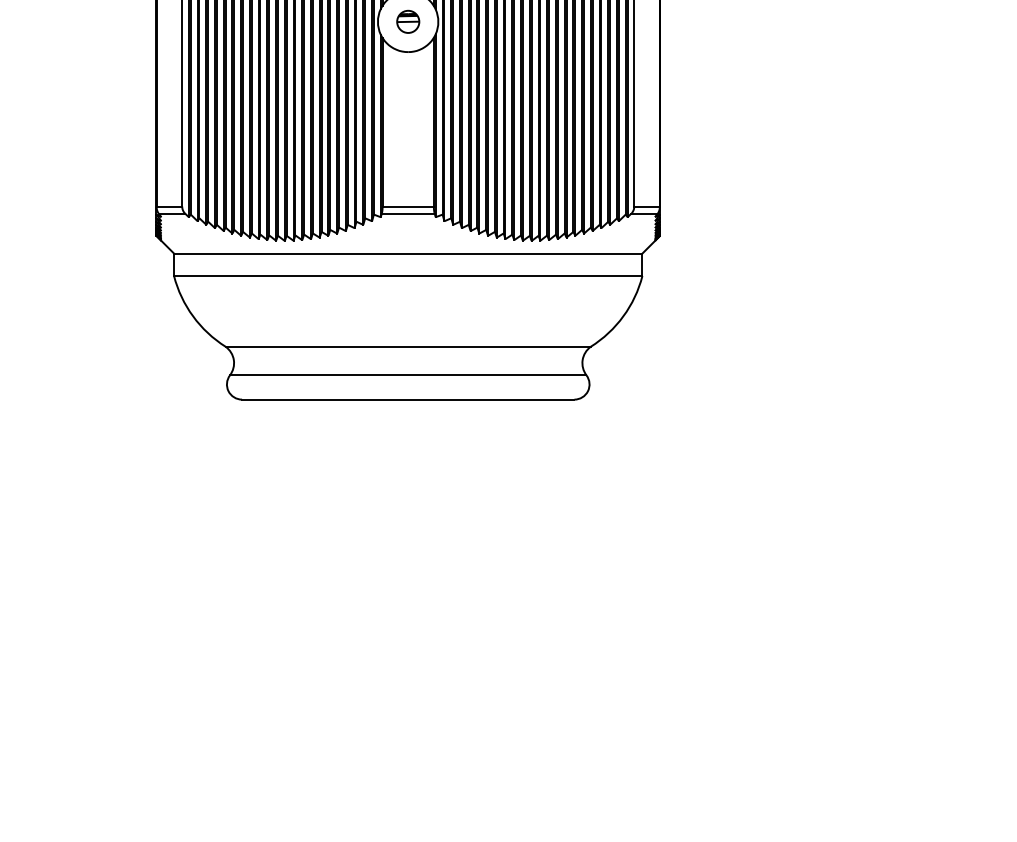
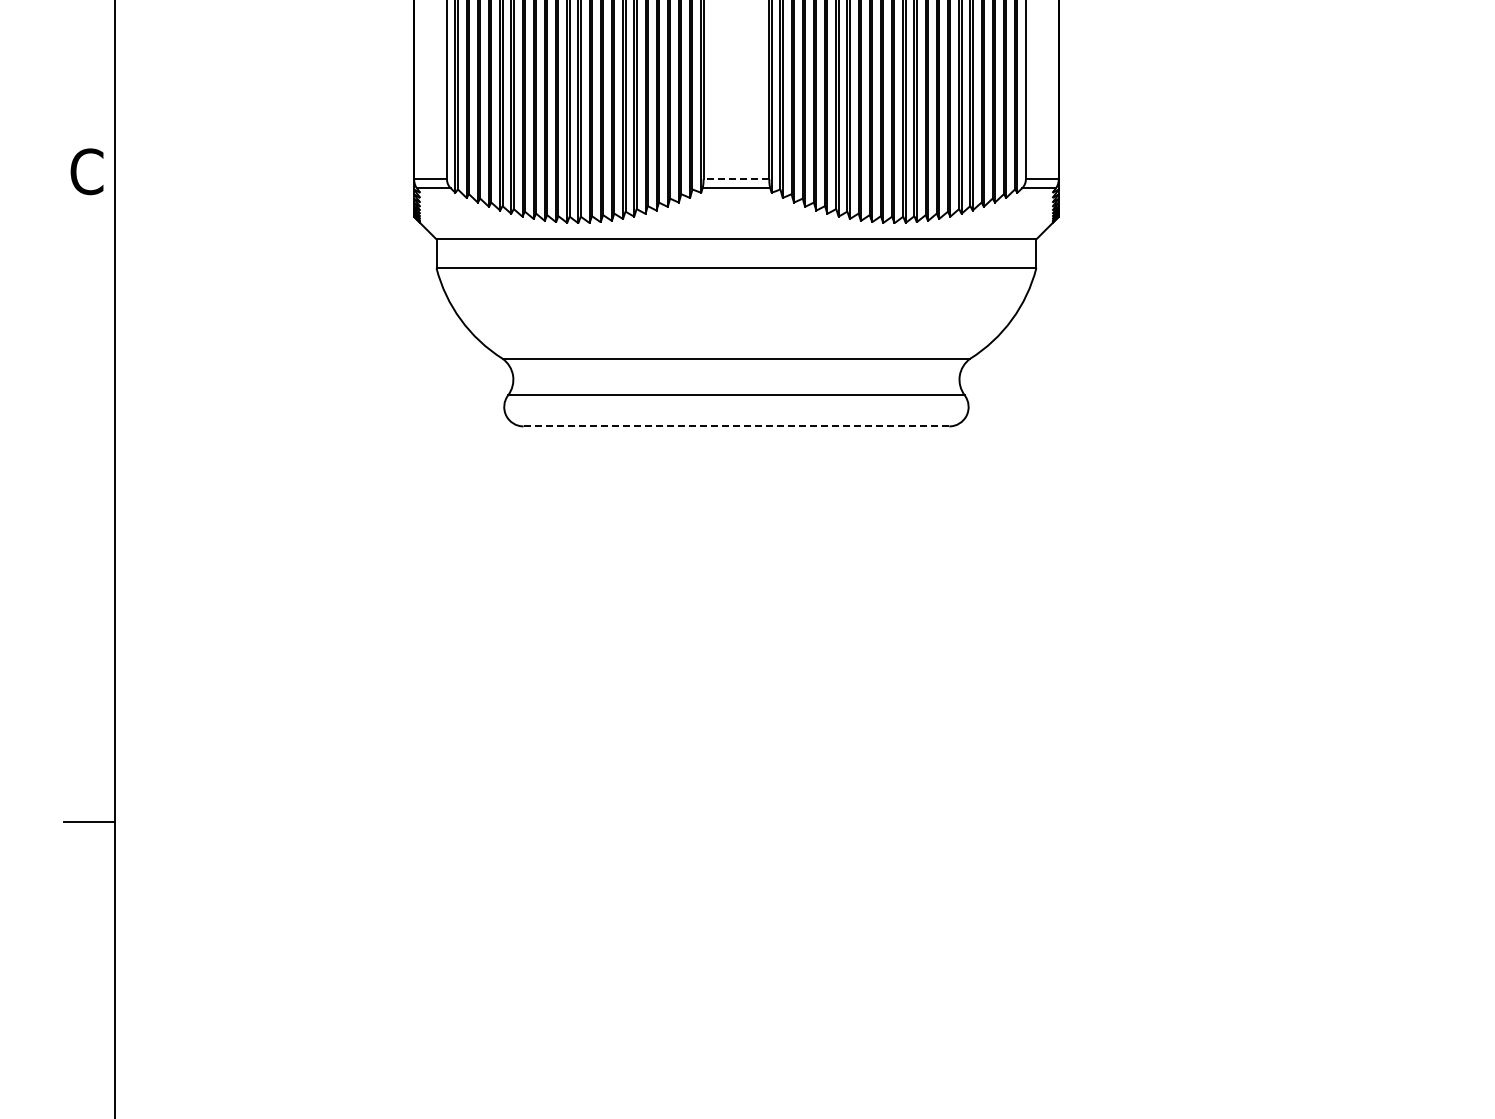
line: (408, 206) -> (736, 179), solid -> dashed
line: (408, 399) -> (736, 426), solid -> dashed

